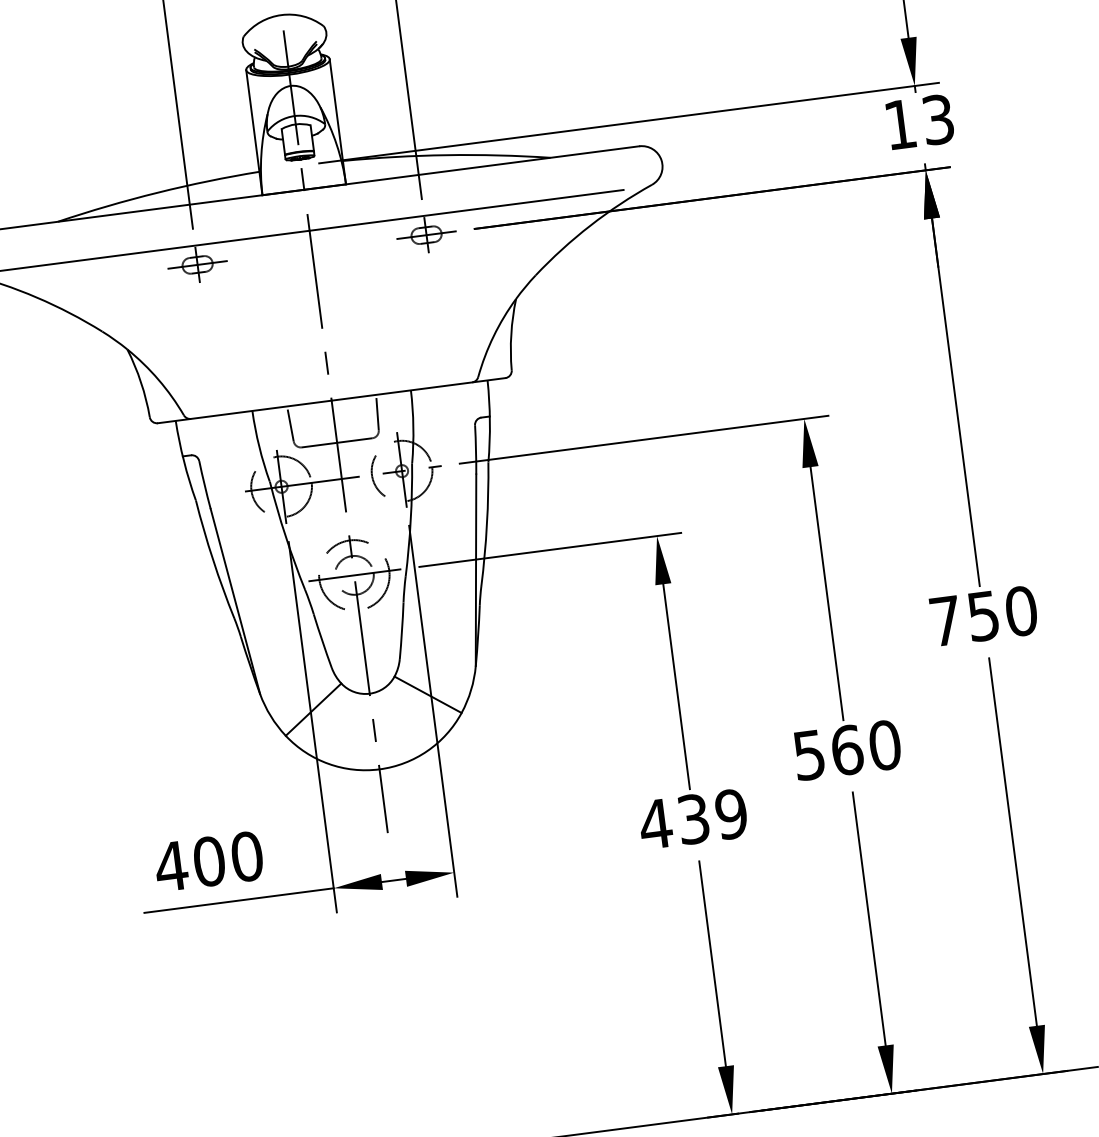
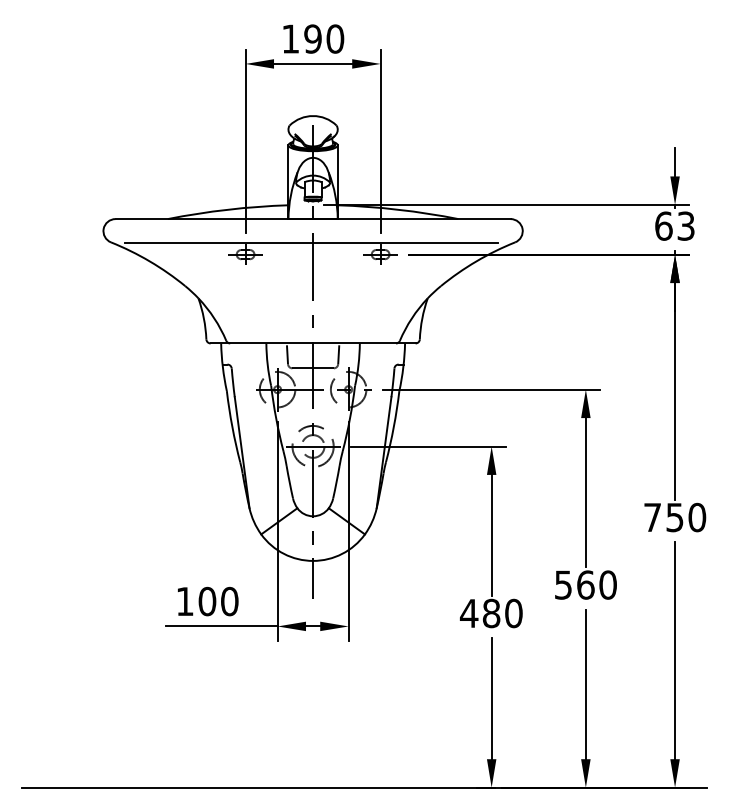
text: (899, 123) -> (663, 225), 13 -> 63
text: (712, 816) -> (502, 613), 439 -> 480
text: (170, 866) -> (184, 601), 400 -> 100

